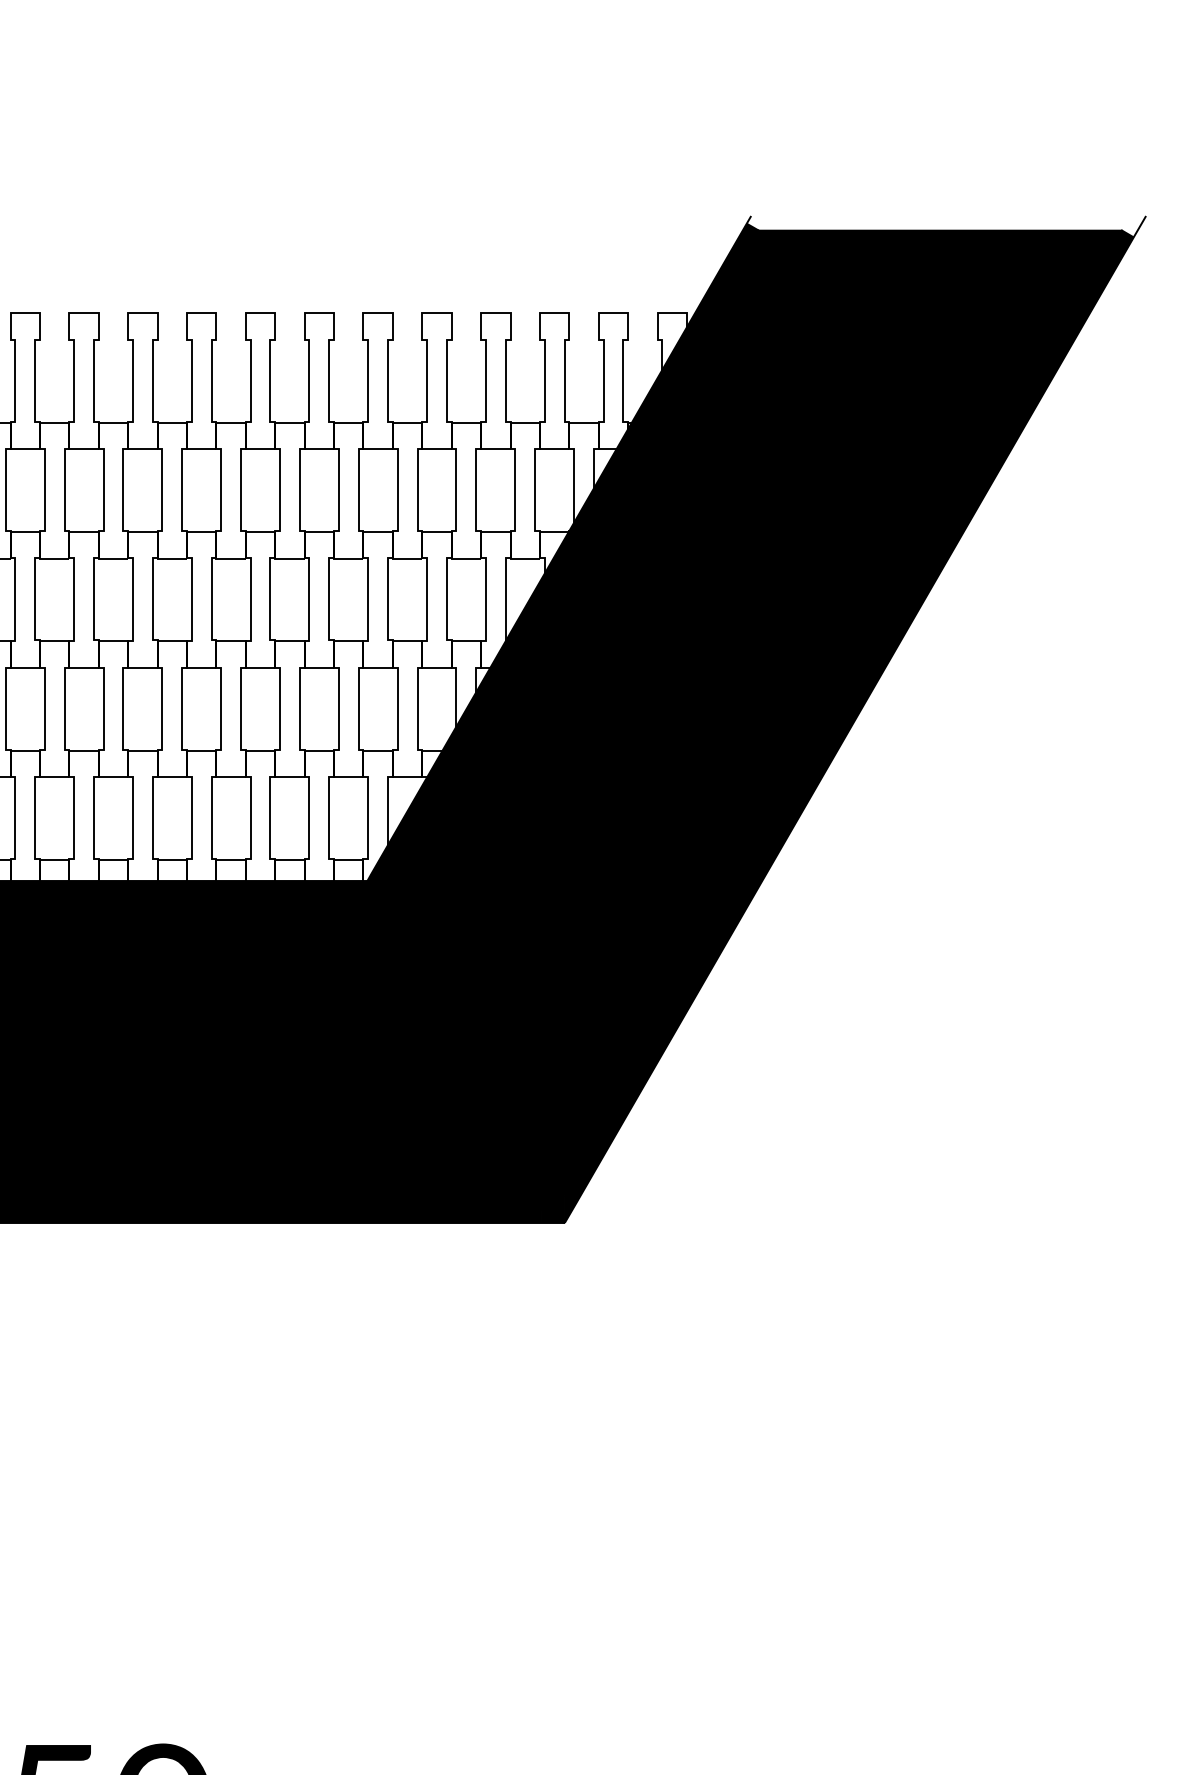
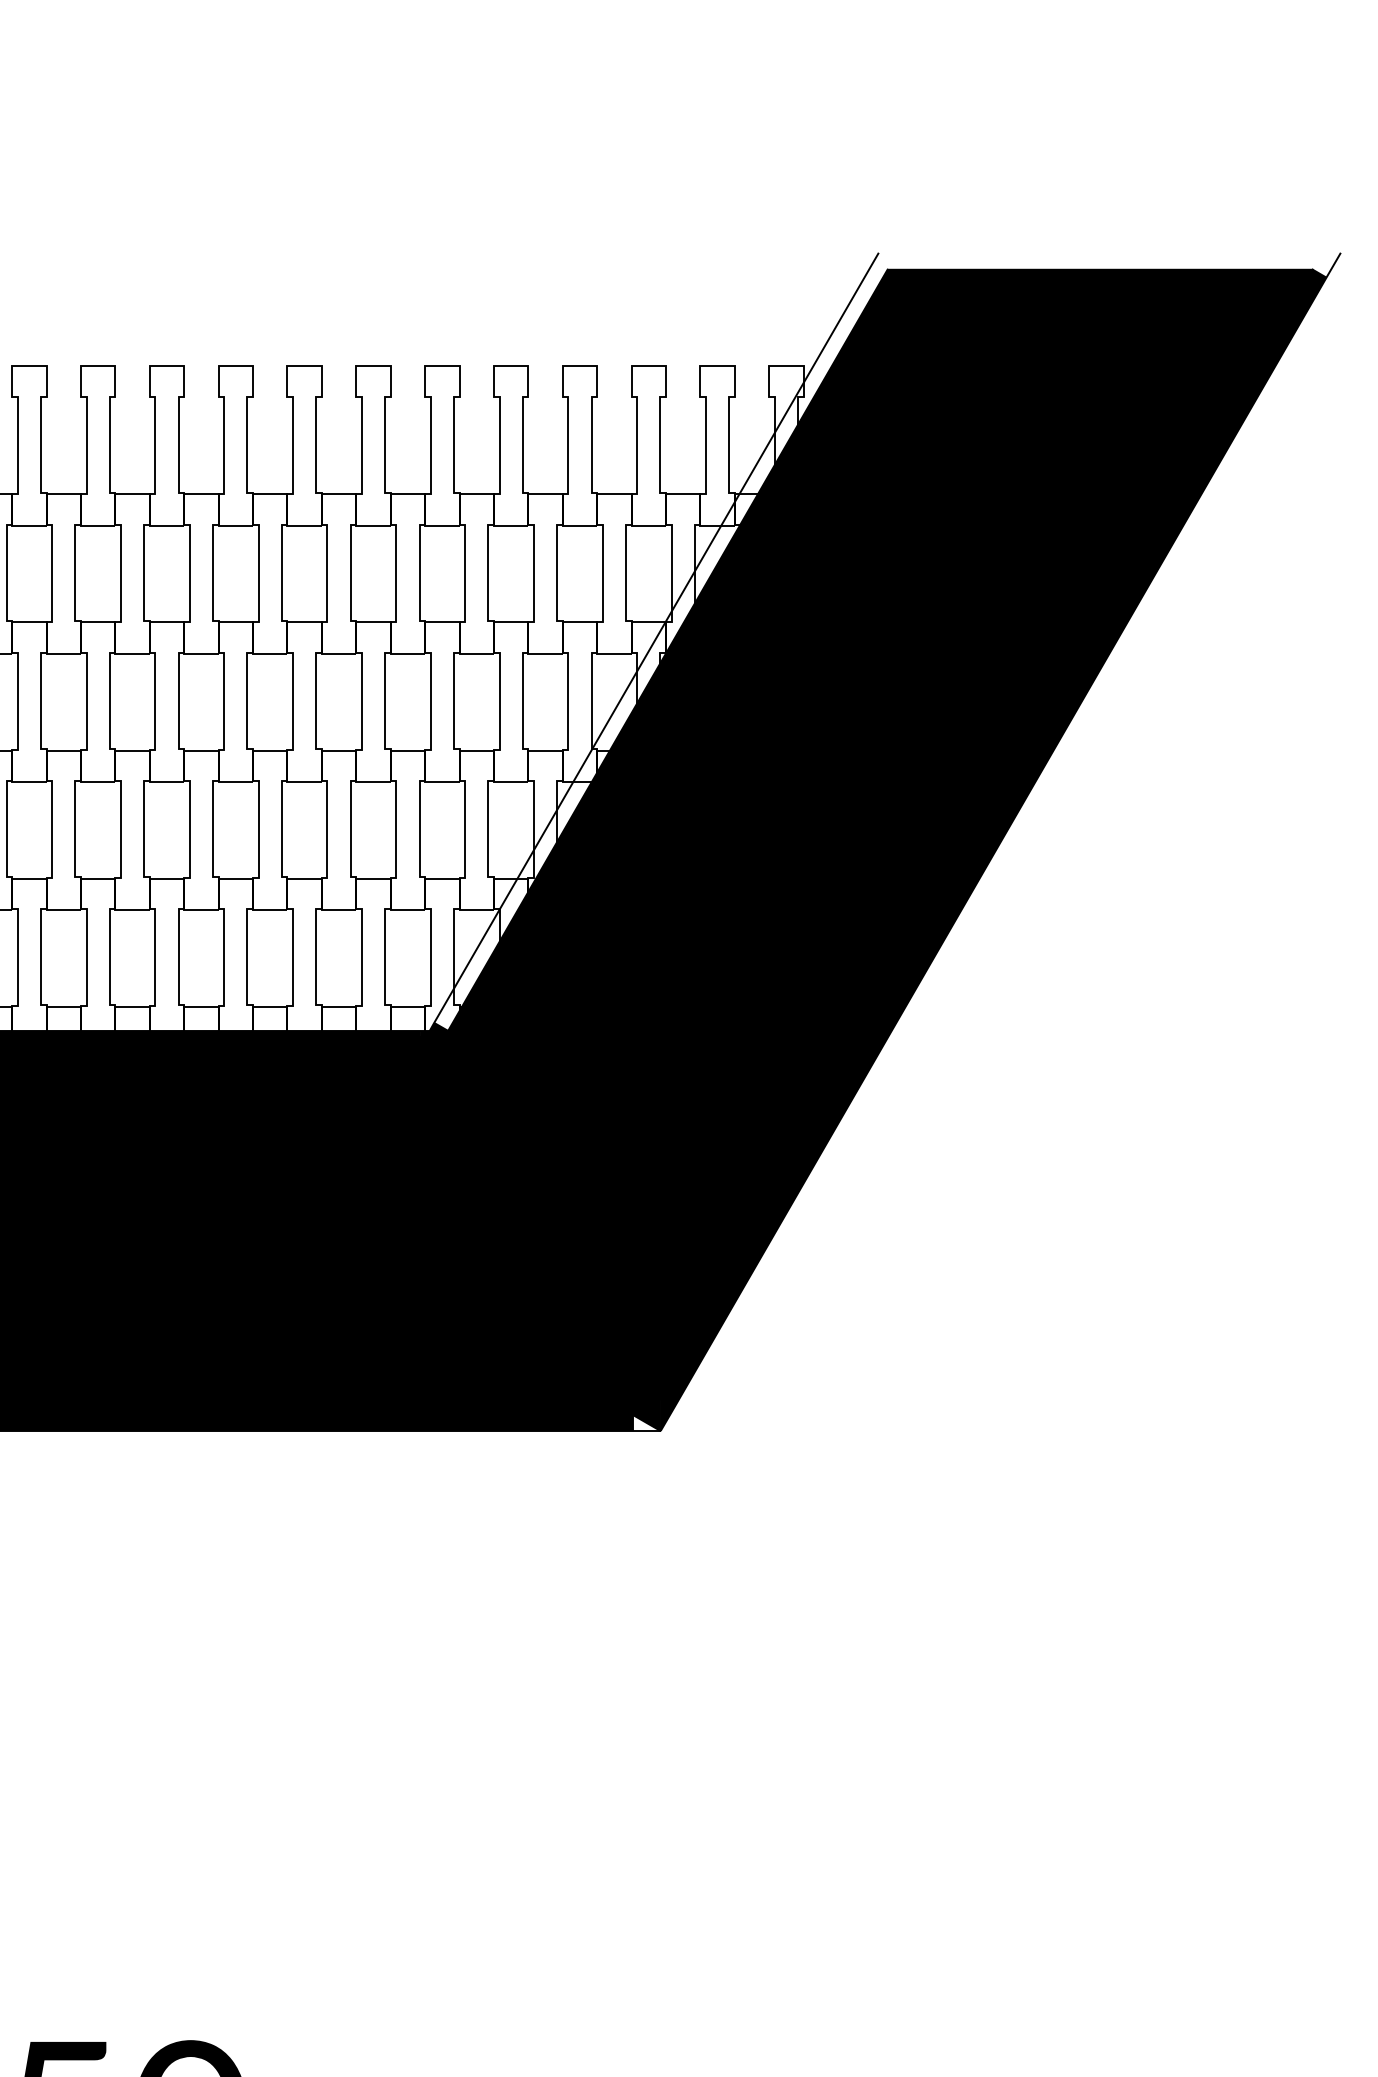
fill: (565, 551) -> (661, 645), removed
fill: (552, 1215) -> (646, 1422), removed

